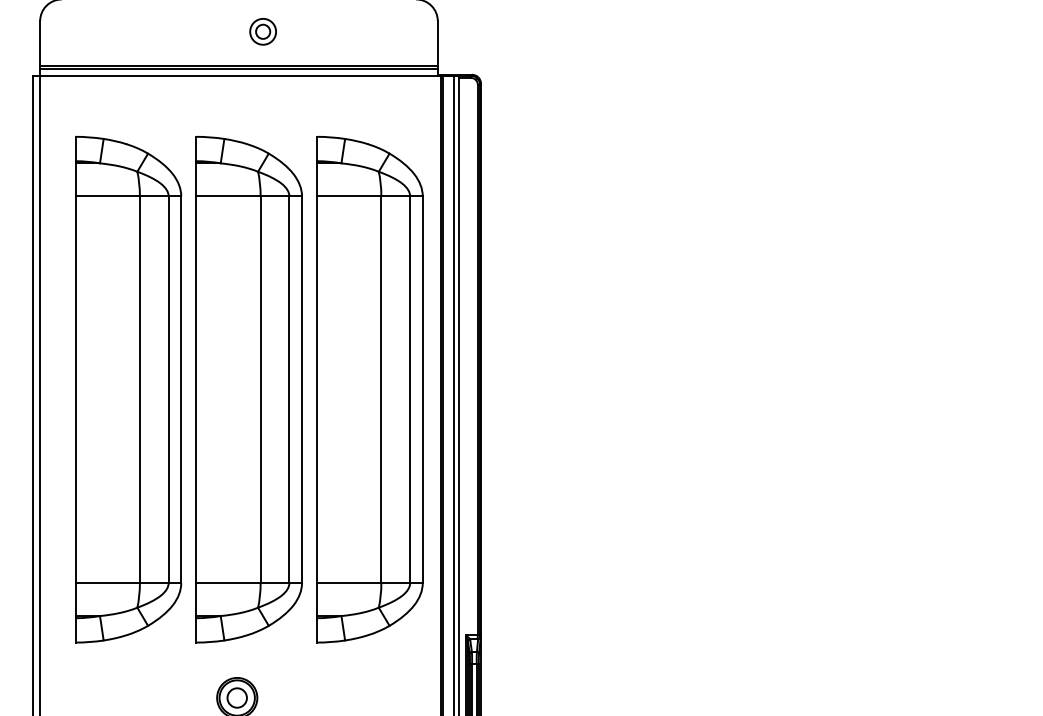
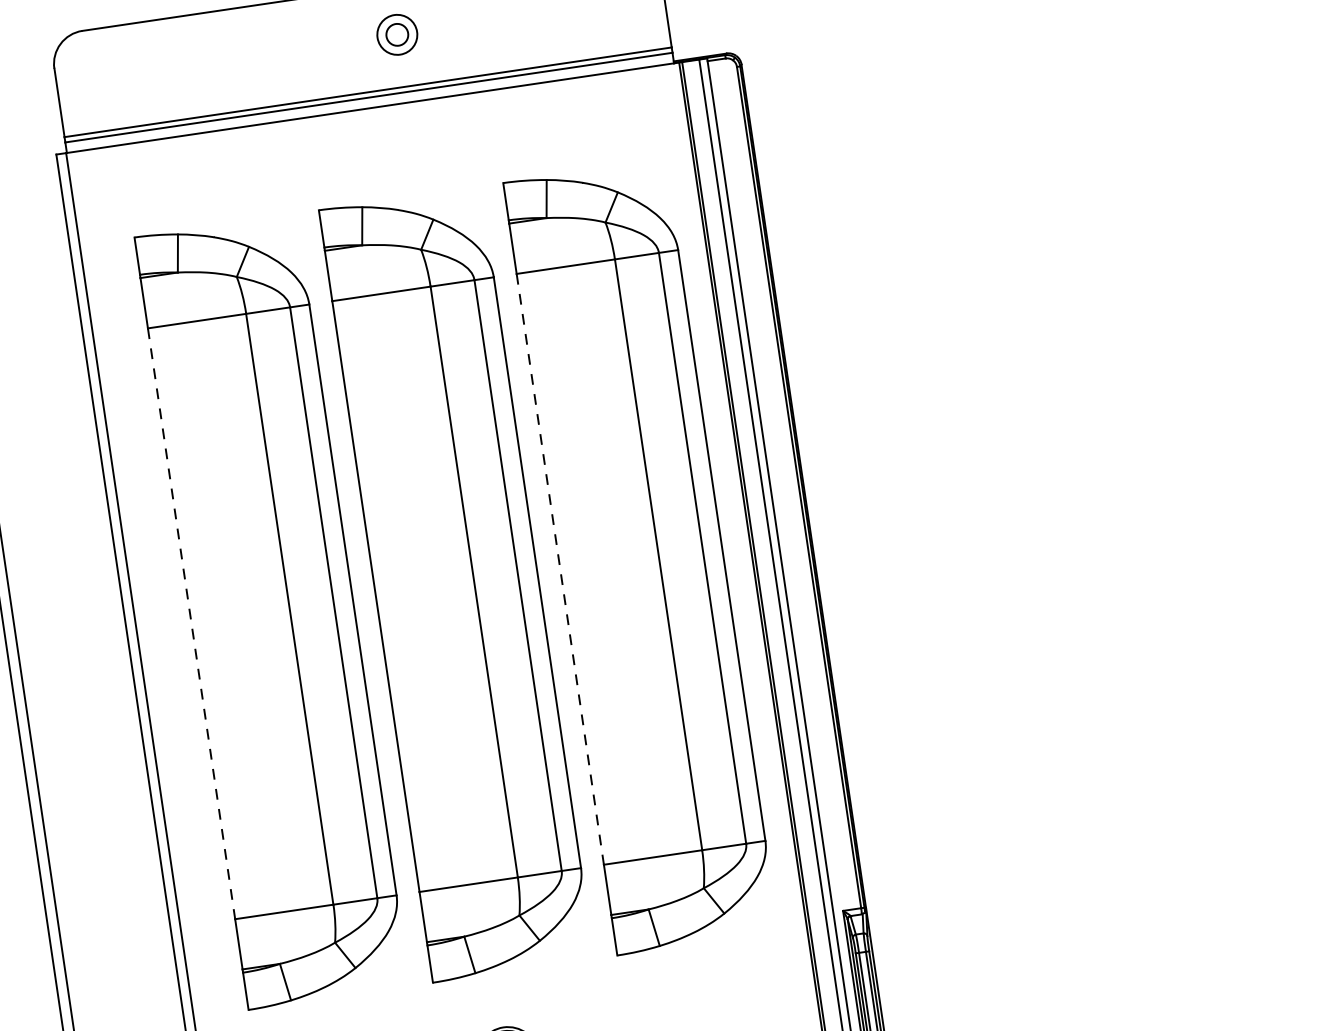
line: (75, 390) -> (191, 624), solid -> dashed
line: (317, 390) -> (561, 570), solid -> dashed

